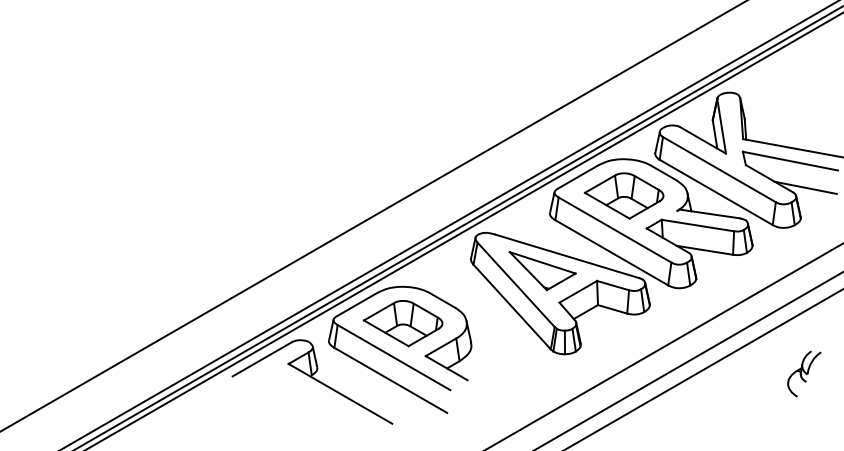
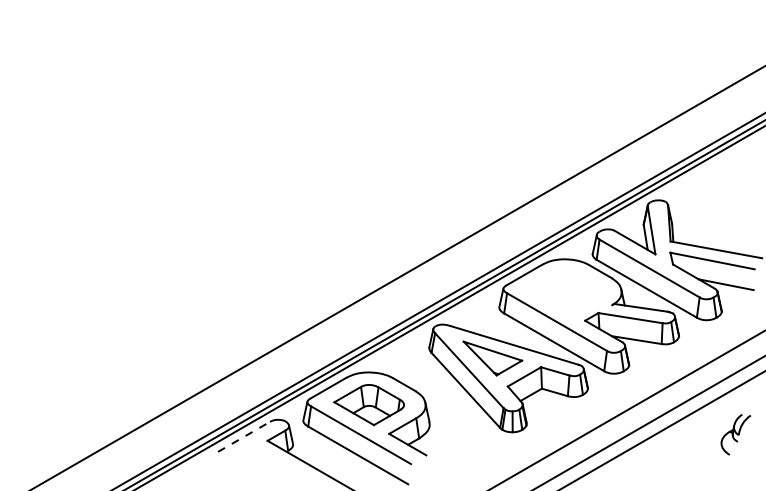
part: (623, 195) -> (564, 291), removed
line: (262, 359) -> (244, 436), solid -> dashed
part: (803, 373) -> (735, 434), moved

